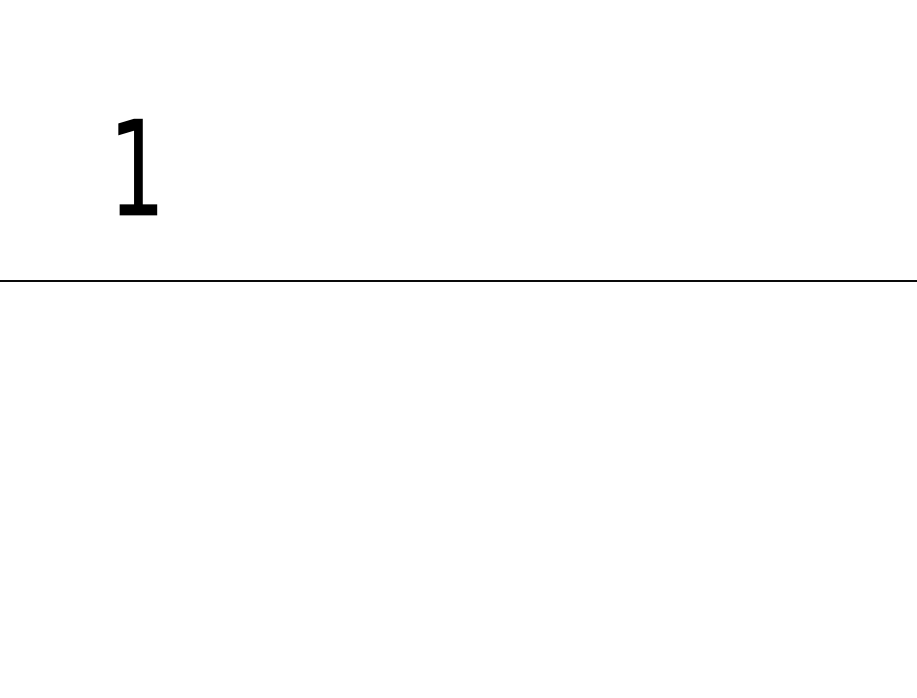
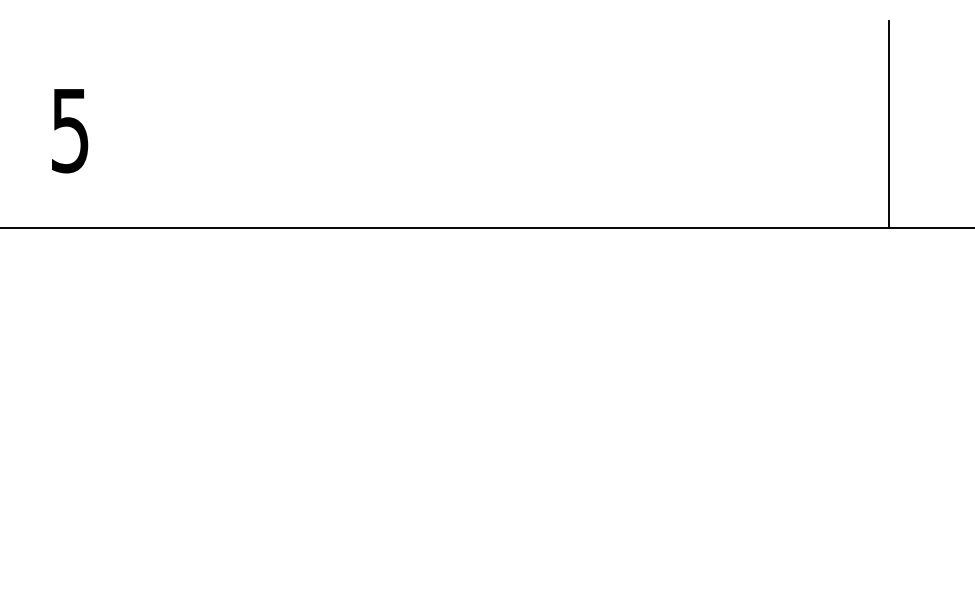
text: (136, 168) -> (70, 131), 1 -> 5

